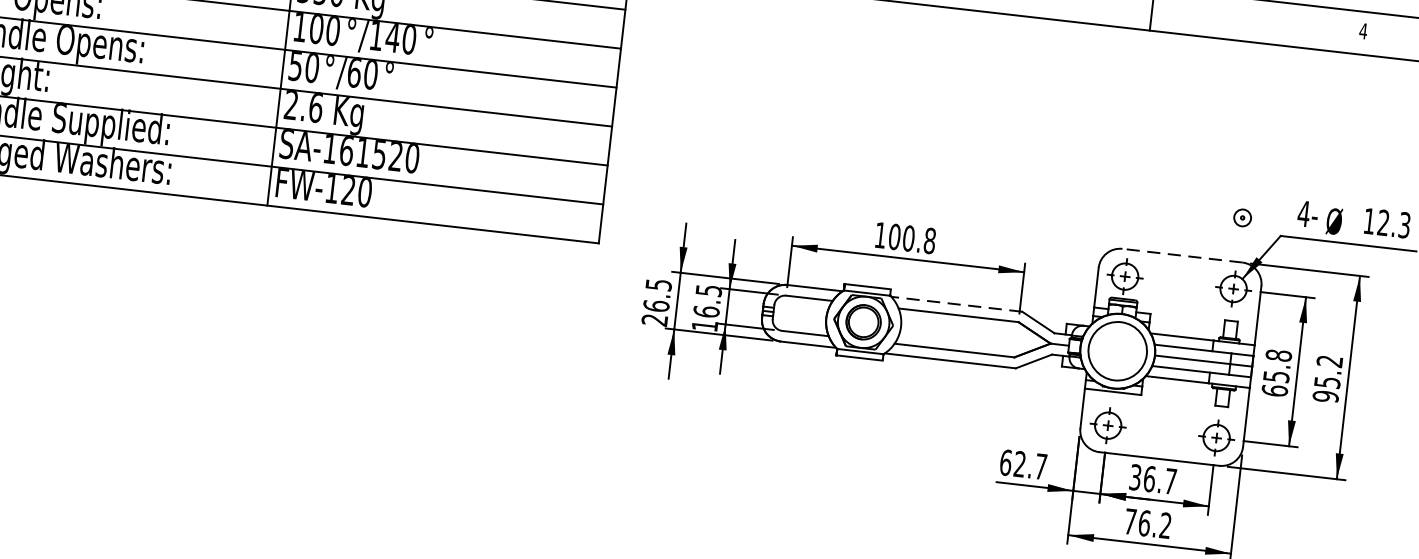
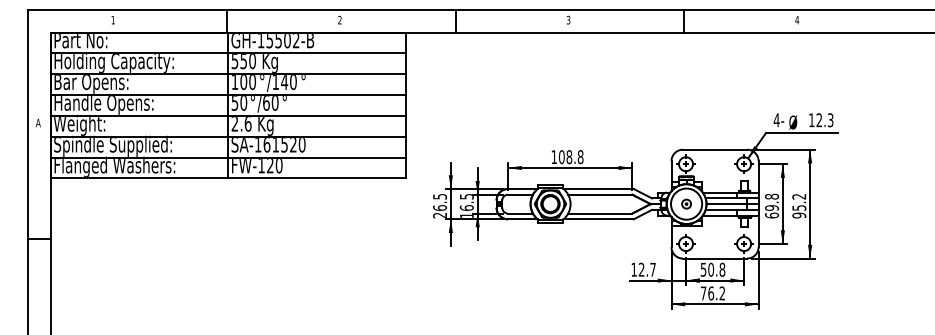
part: (1242, 216) -> (686, 203), moved
text: (909, 237) -> (569, 156), 100.8 -> 108.8
line: (1181, 255) -> (714, 149), dashed -> solid
line: (956, 305) -> (598, 189), dashed -> solid
text: (1275, 375) -> (771, 207), 65.8 -> 69.8
text: (1006, 462) -> (634, 269), 62.7 -> 12.7
text: (1154, 479) -> (713, 269), 36.7 -> 50.8

